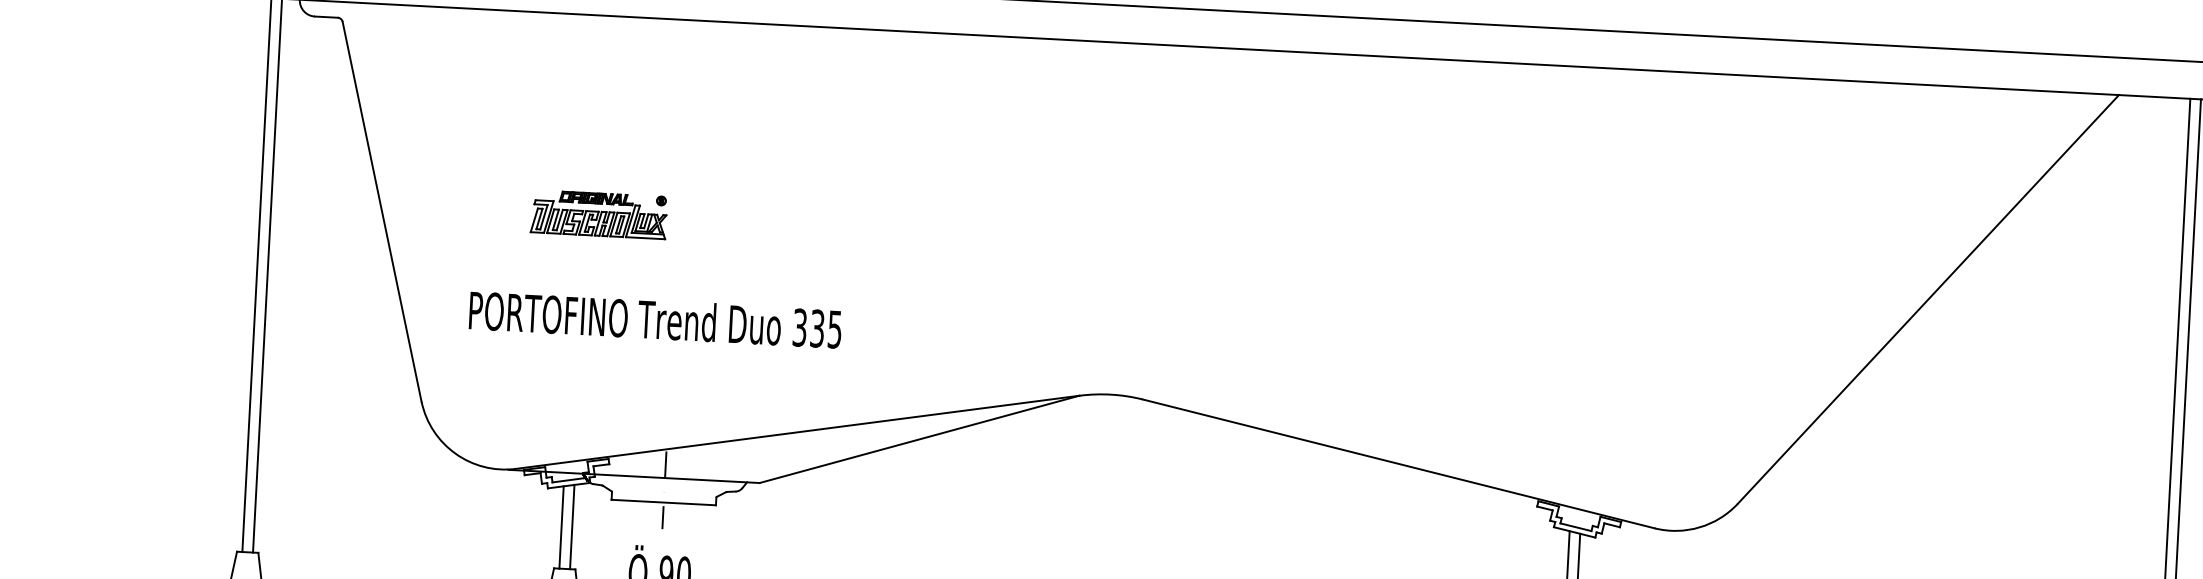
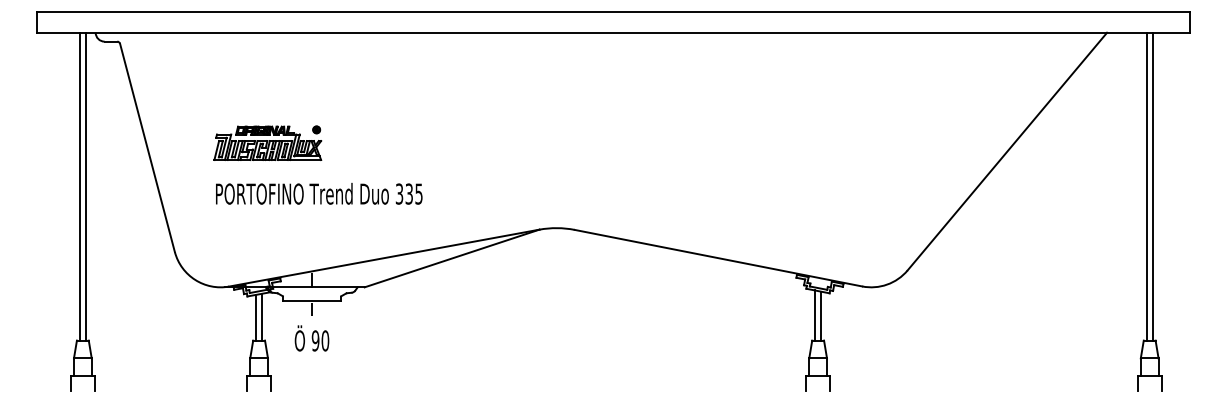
part: (598, 213) -> (267, 142), size x1.43
text: (656, 319) -> (319, 193), moved

